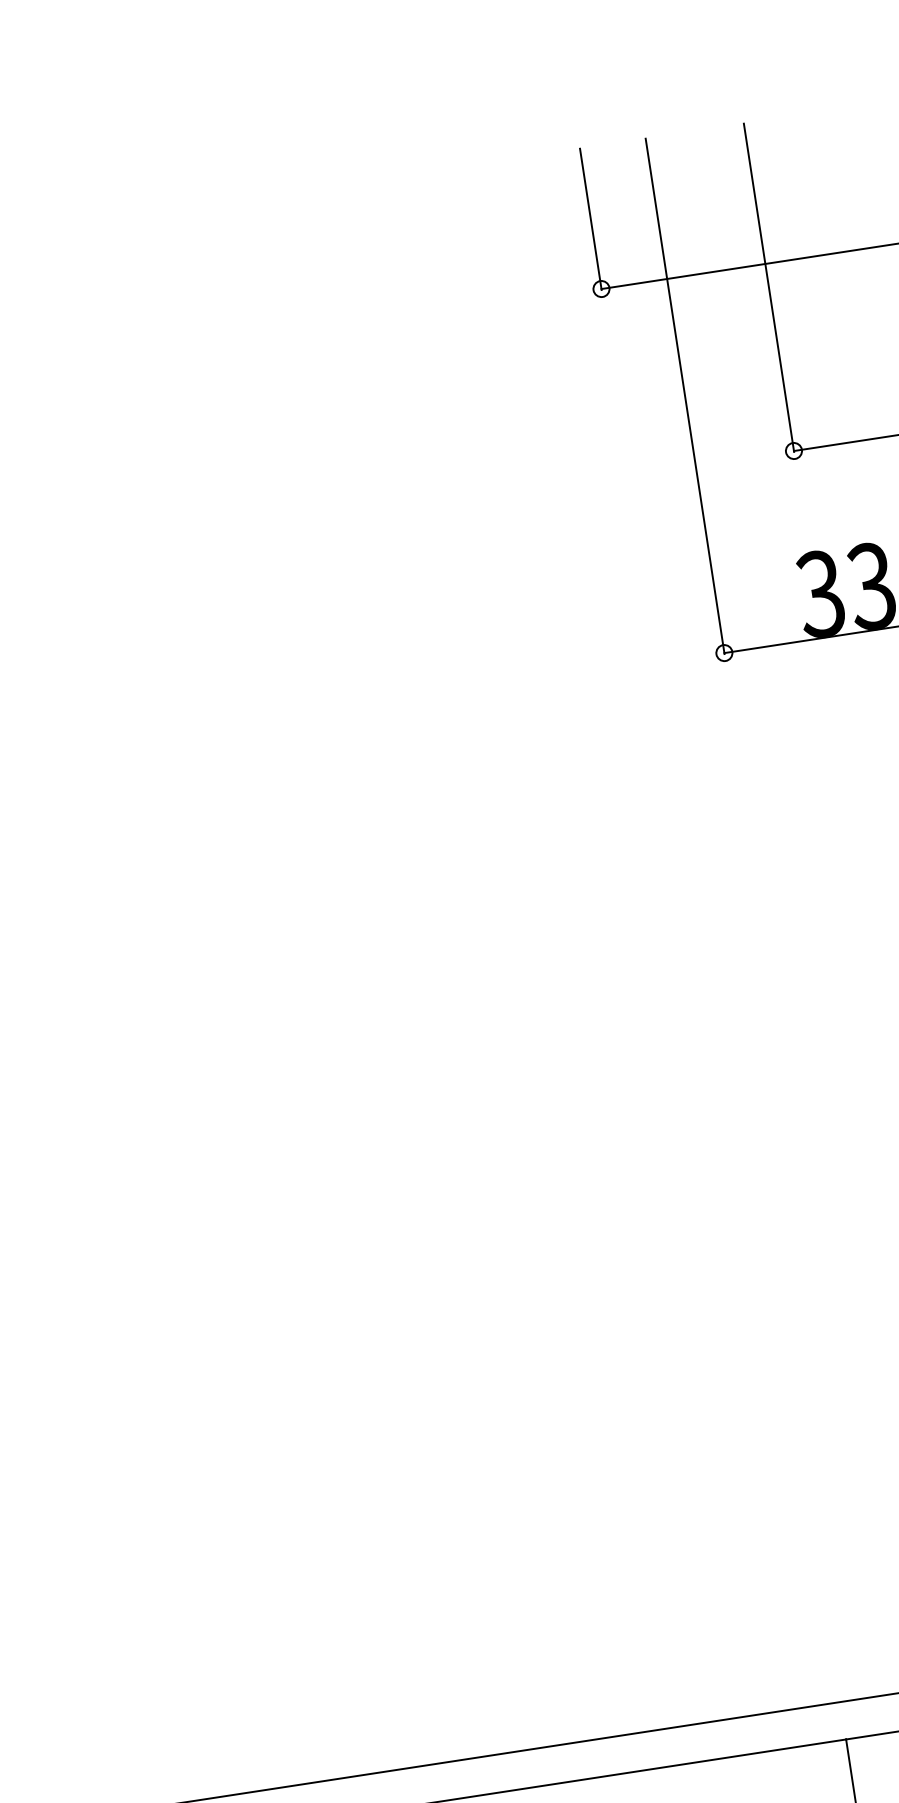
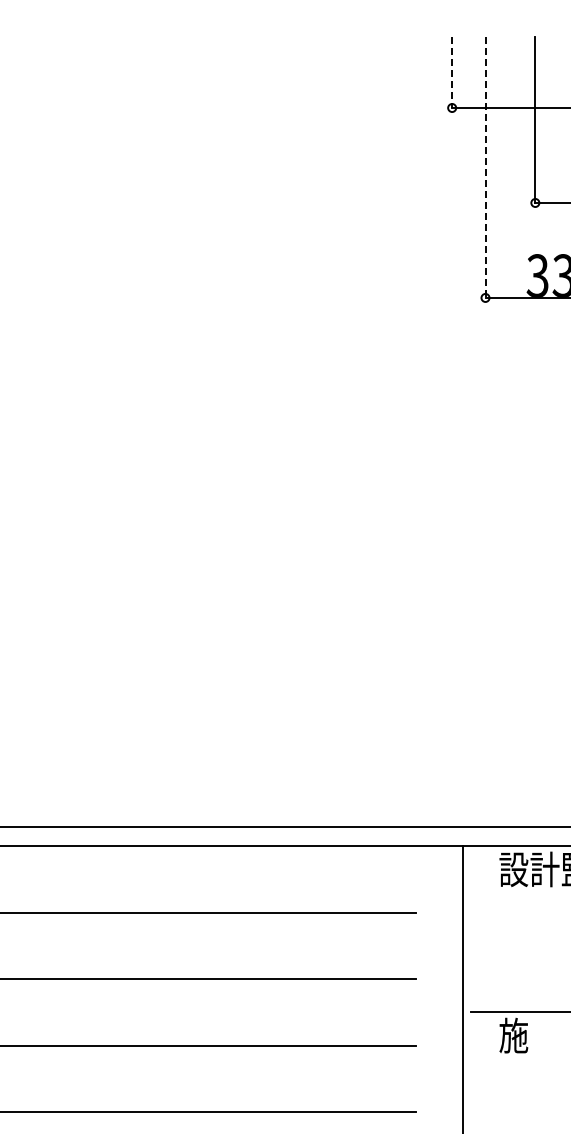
line: (591, 219) -> (452, 72), solid -> dashed
line: (685, 396) -> (485, 167), solid -> dashed

